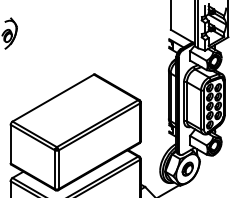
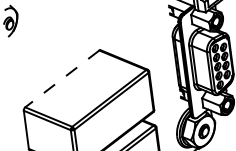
line: (53, 98) -> (62, 79), solid -> dashed

